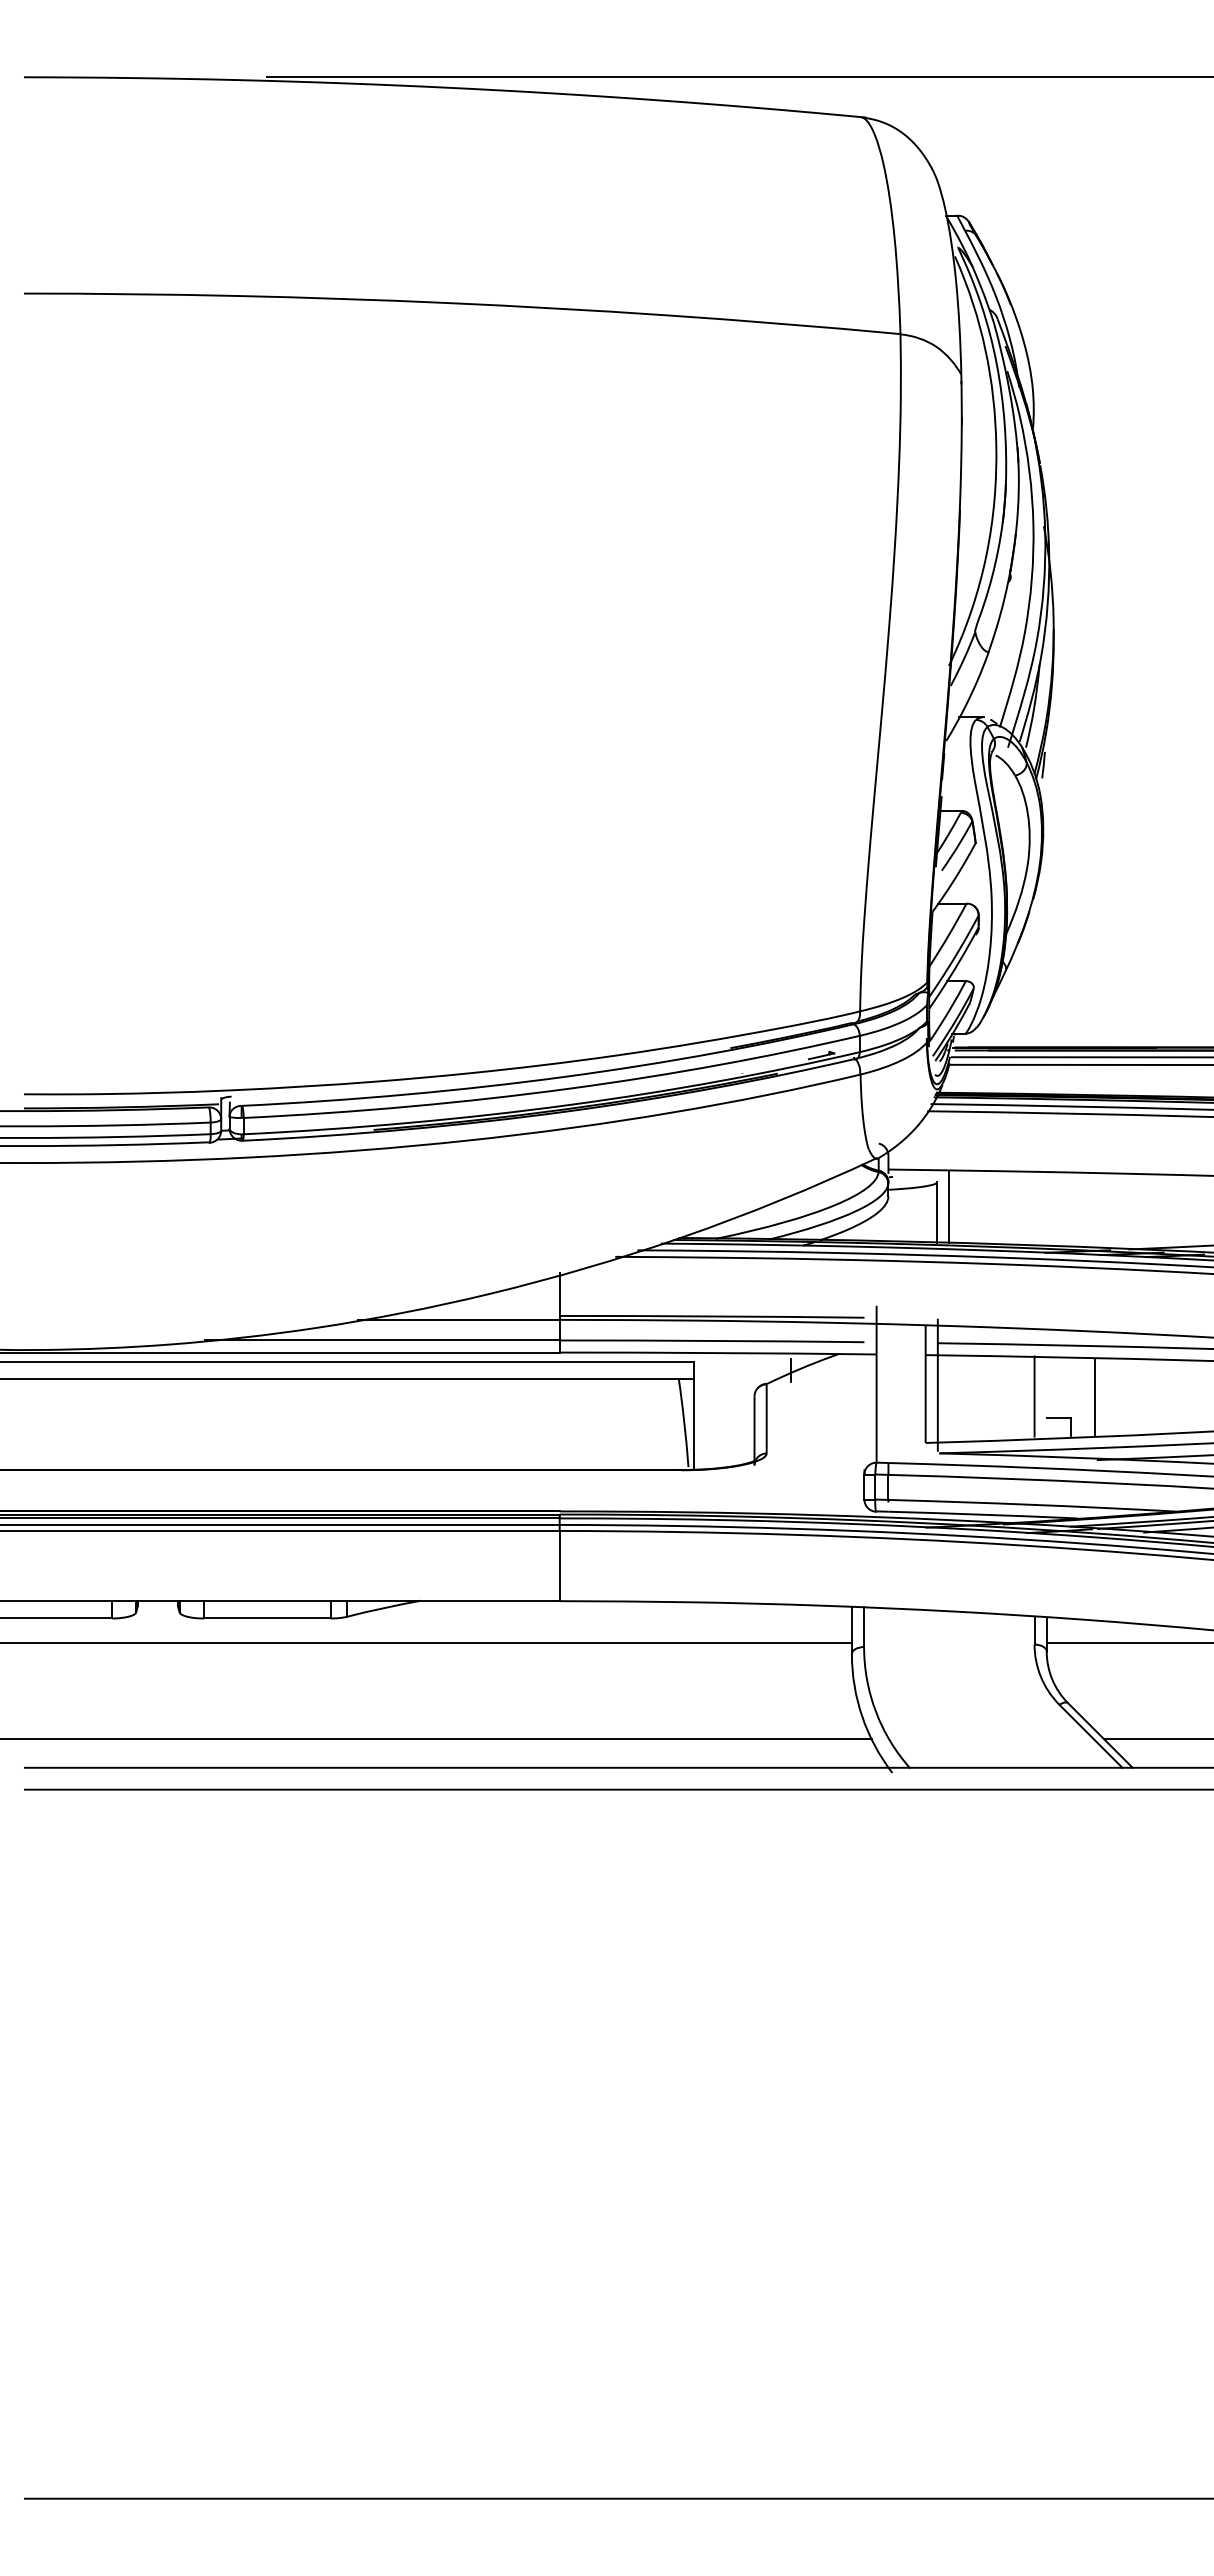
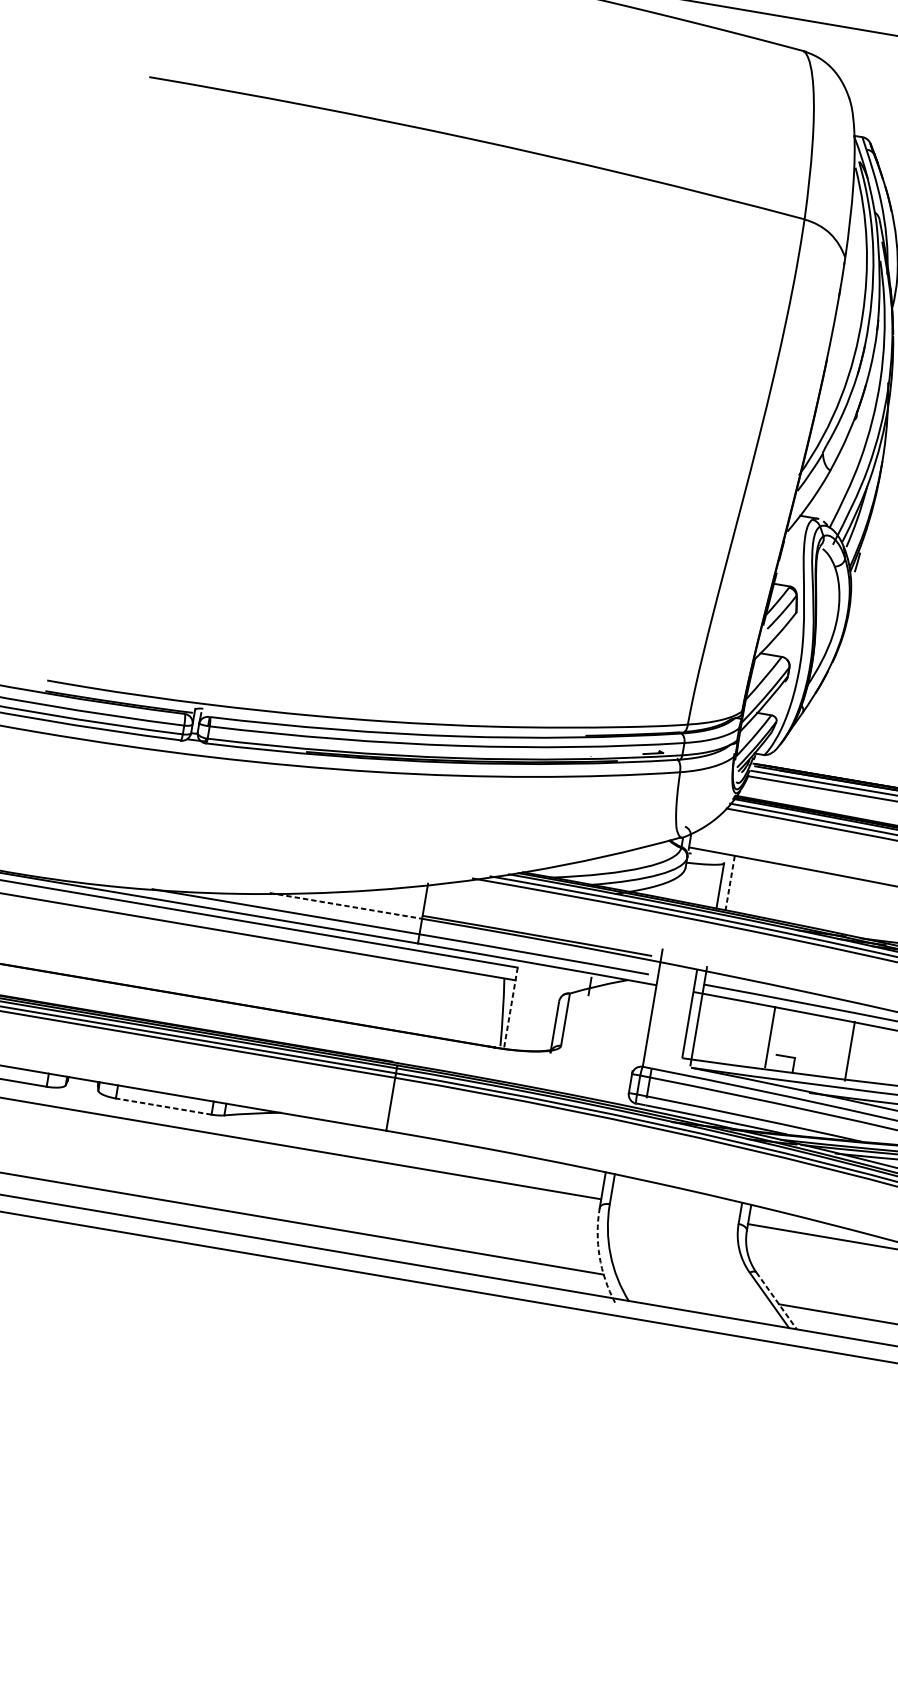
line: (949, 1207) -> (730, 883), solid -> dashed
line: (459, 1319) -> (346, 905), solid -> dashed
line: (1095, 1397) -> (849, 1051), moved
line: (693, 1415) -> (510, 1007), solid -> dashed
line: (266, 1618) -> (163, 1106), solid -> dashed
arc: (862, 1716) -> (599, 1256), solid -> dashed
line: (1100, 1735) -> (776, 1300), solid -> dashed

